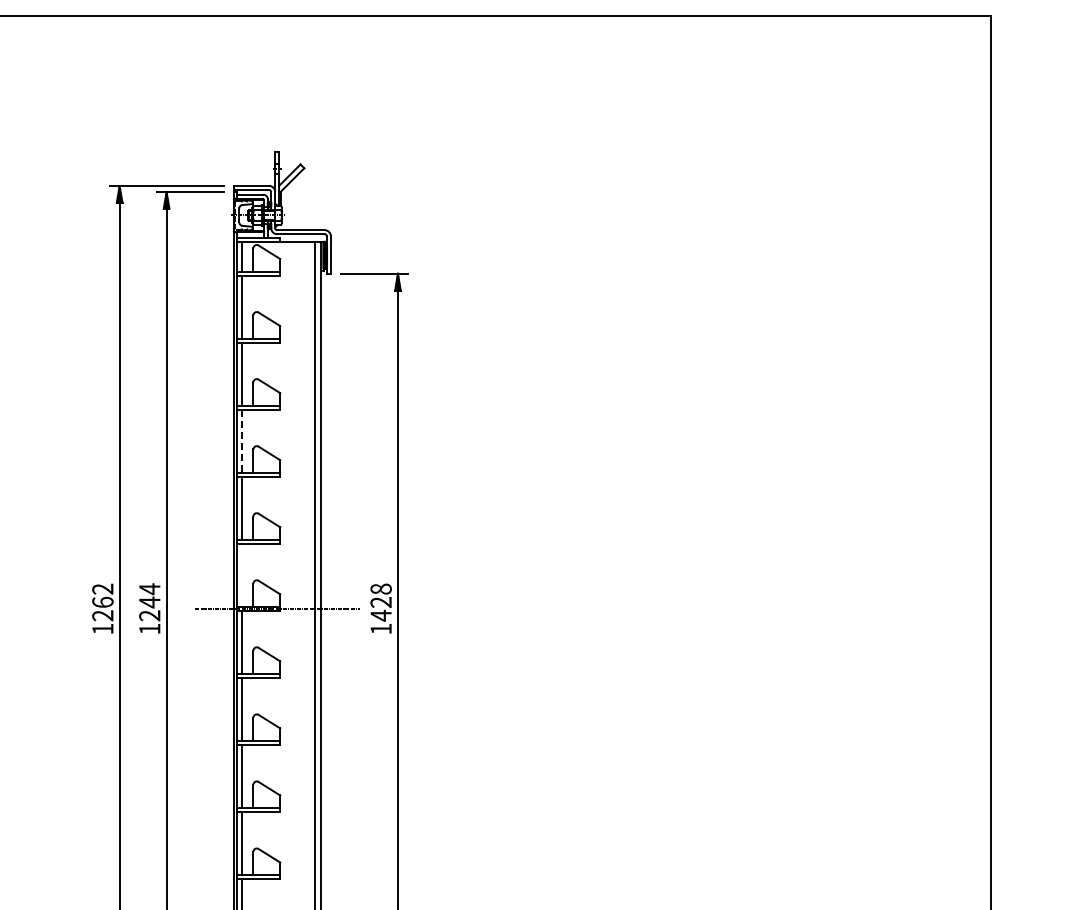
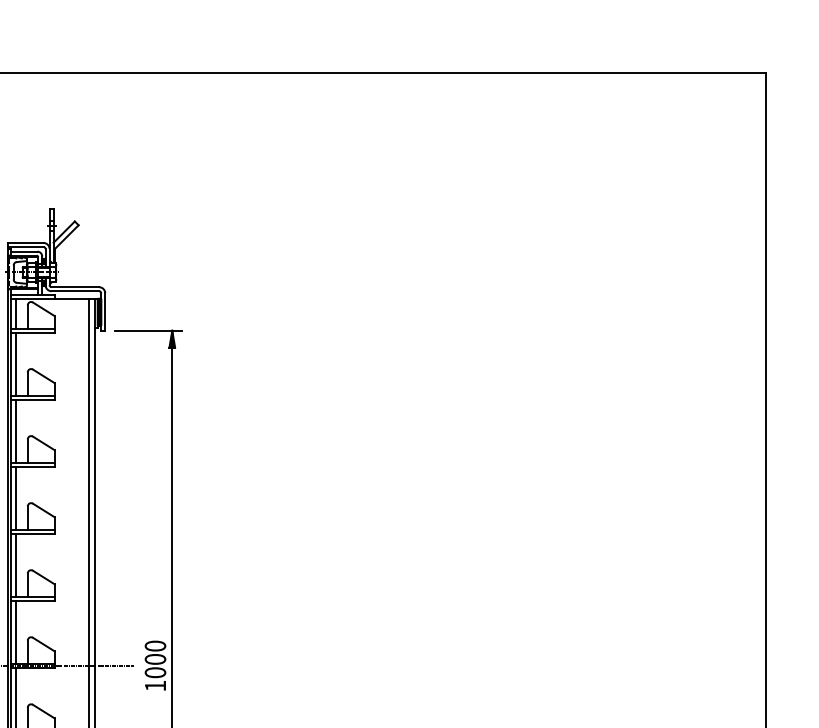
line: (242, 441) -> (16, 498), dashed -> solid
line: (242, 575) -> (16, 632), added
text: (380, 602) -> (154, 659), 1428 -> 1000

